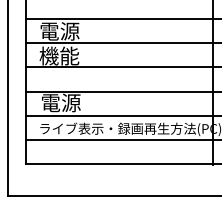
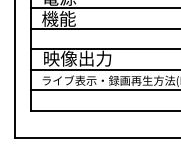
text: (81, 102) -> (77, 58), 電源 -> 映像出力

